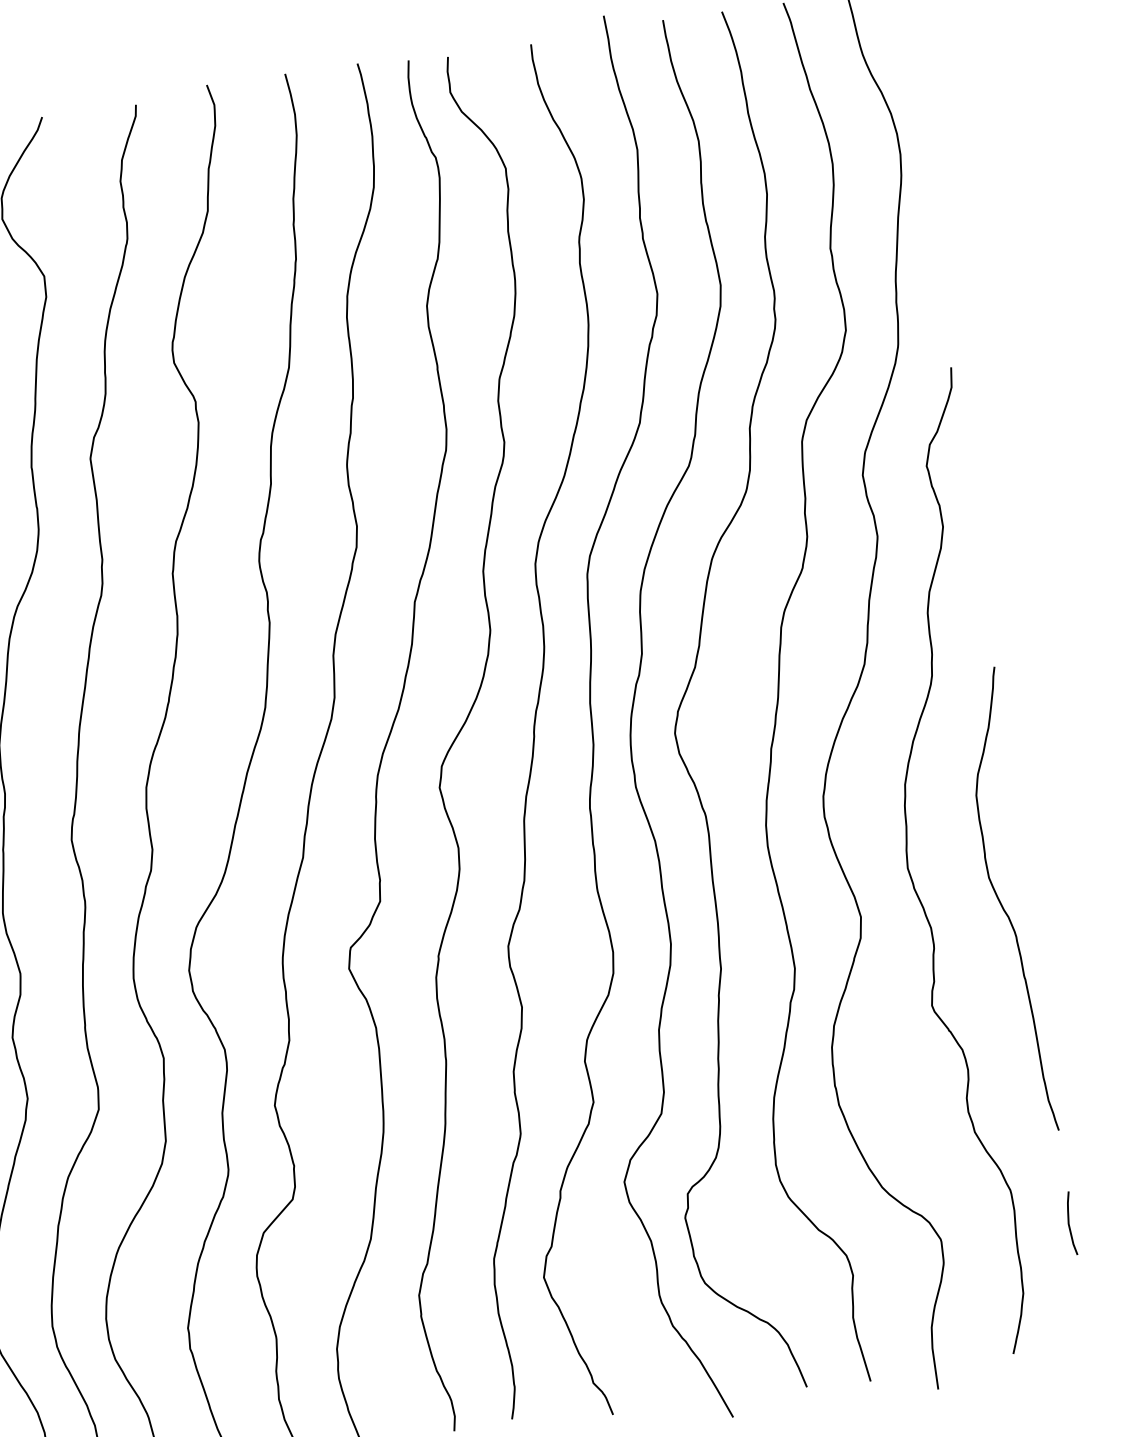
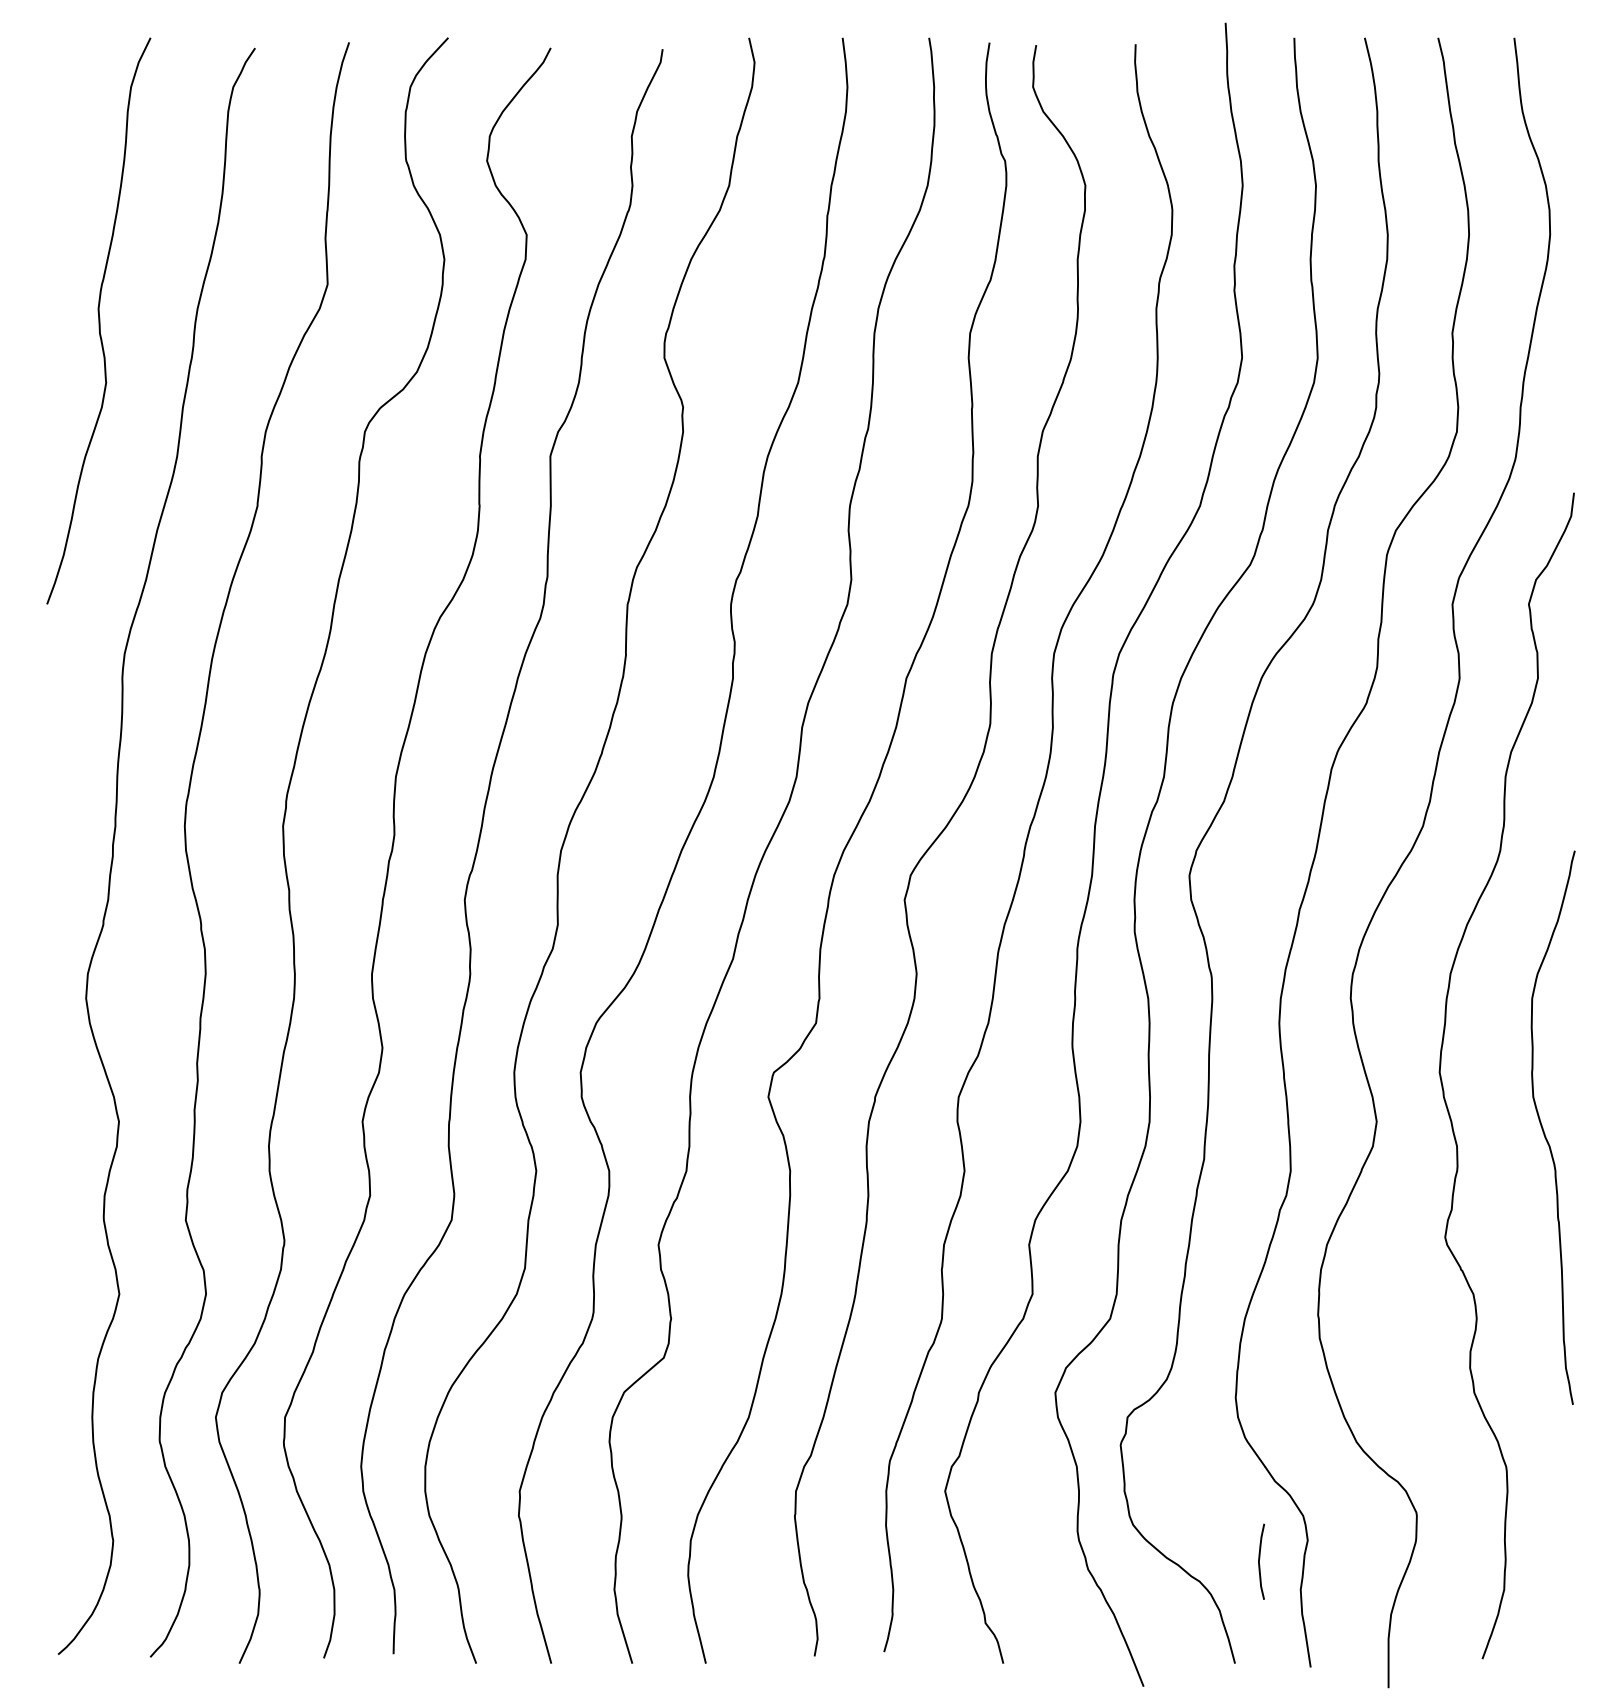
curve: (1069, 1223) -> (1259, 1561), moved

